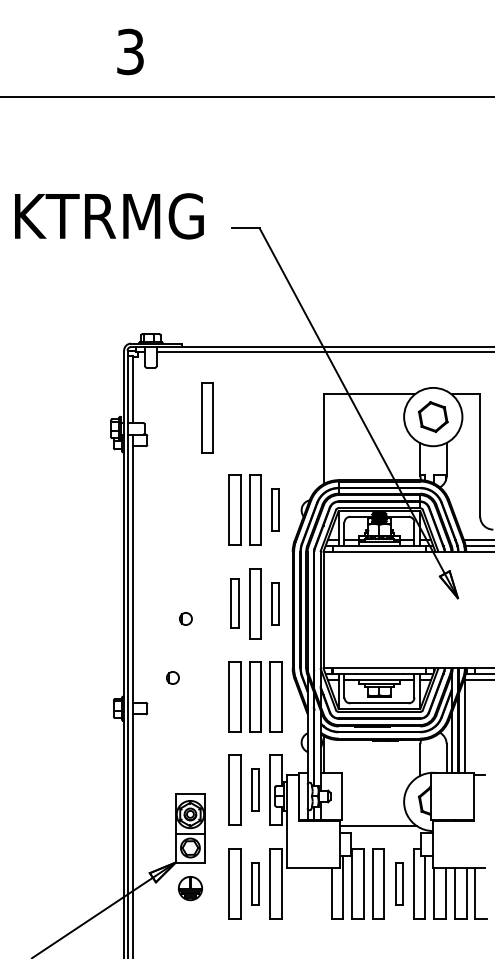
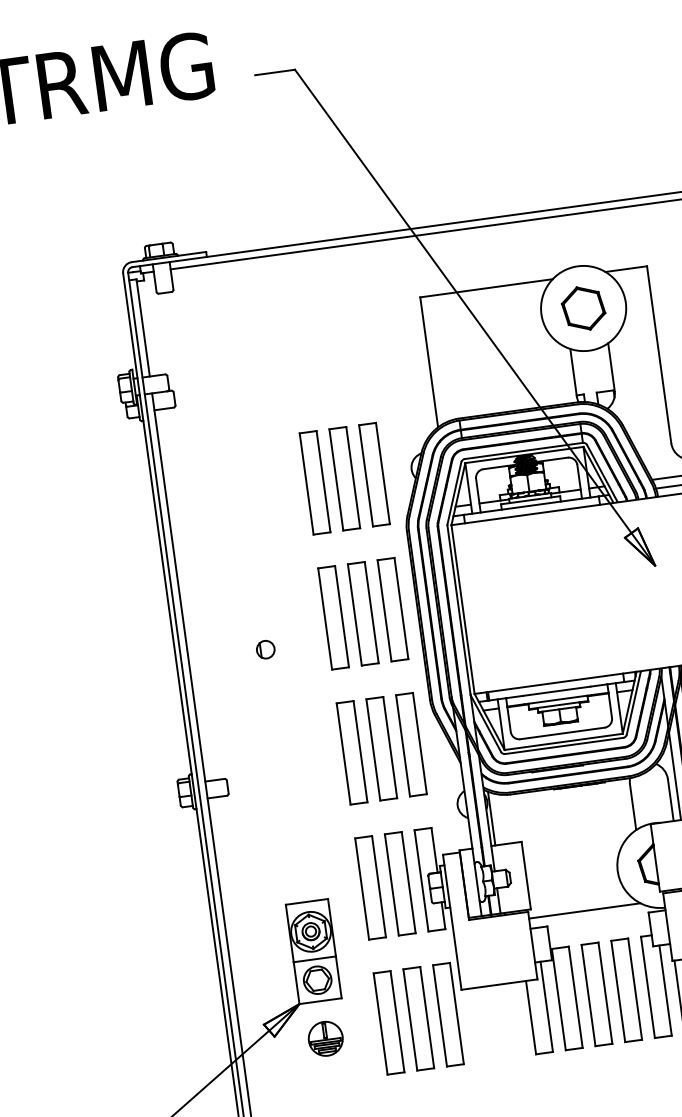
part: (207, 417) -> (257, 353), removed
part: (275, 509) -> (373, 473), size x1.67
part: (234, 603) -> (332, 617), size x1.43
part: (275, 603) -> (392, 609), size x1.67
circle: (172, 677) -> (257, 737), removed
part: (255, 789) -> (400, 882), size x1.67
part: (255, 883) -> (418, 1018), size x1.67
part: (398, 883) -> (625, 990), size x1.67

